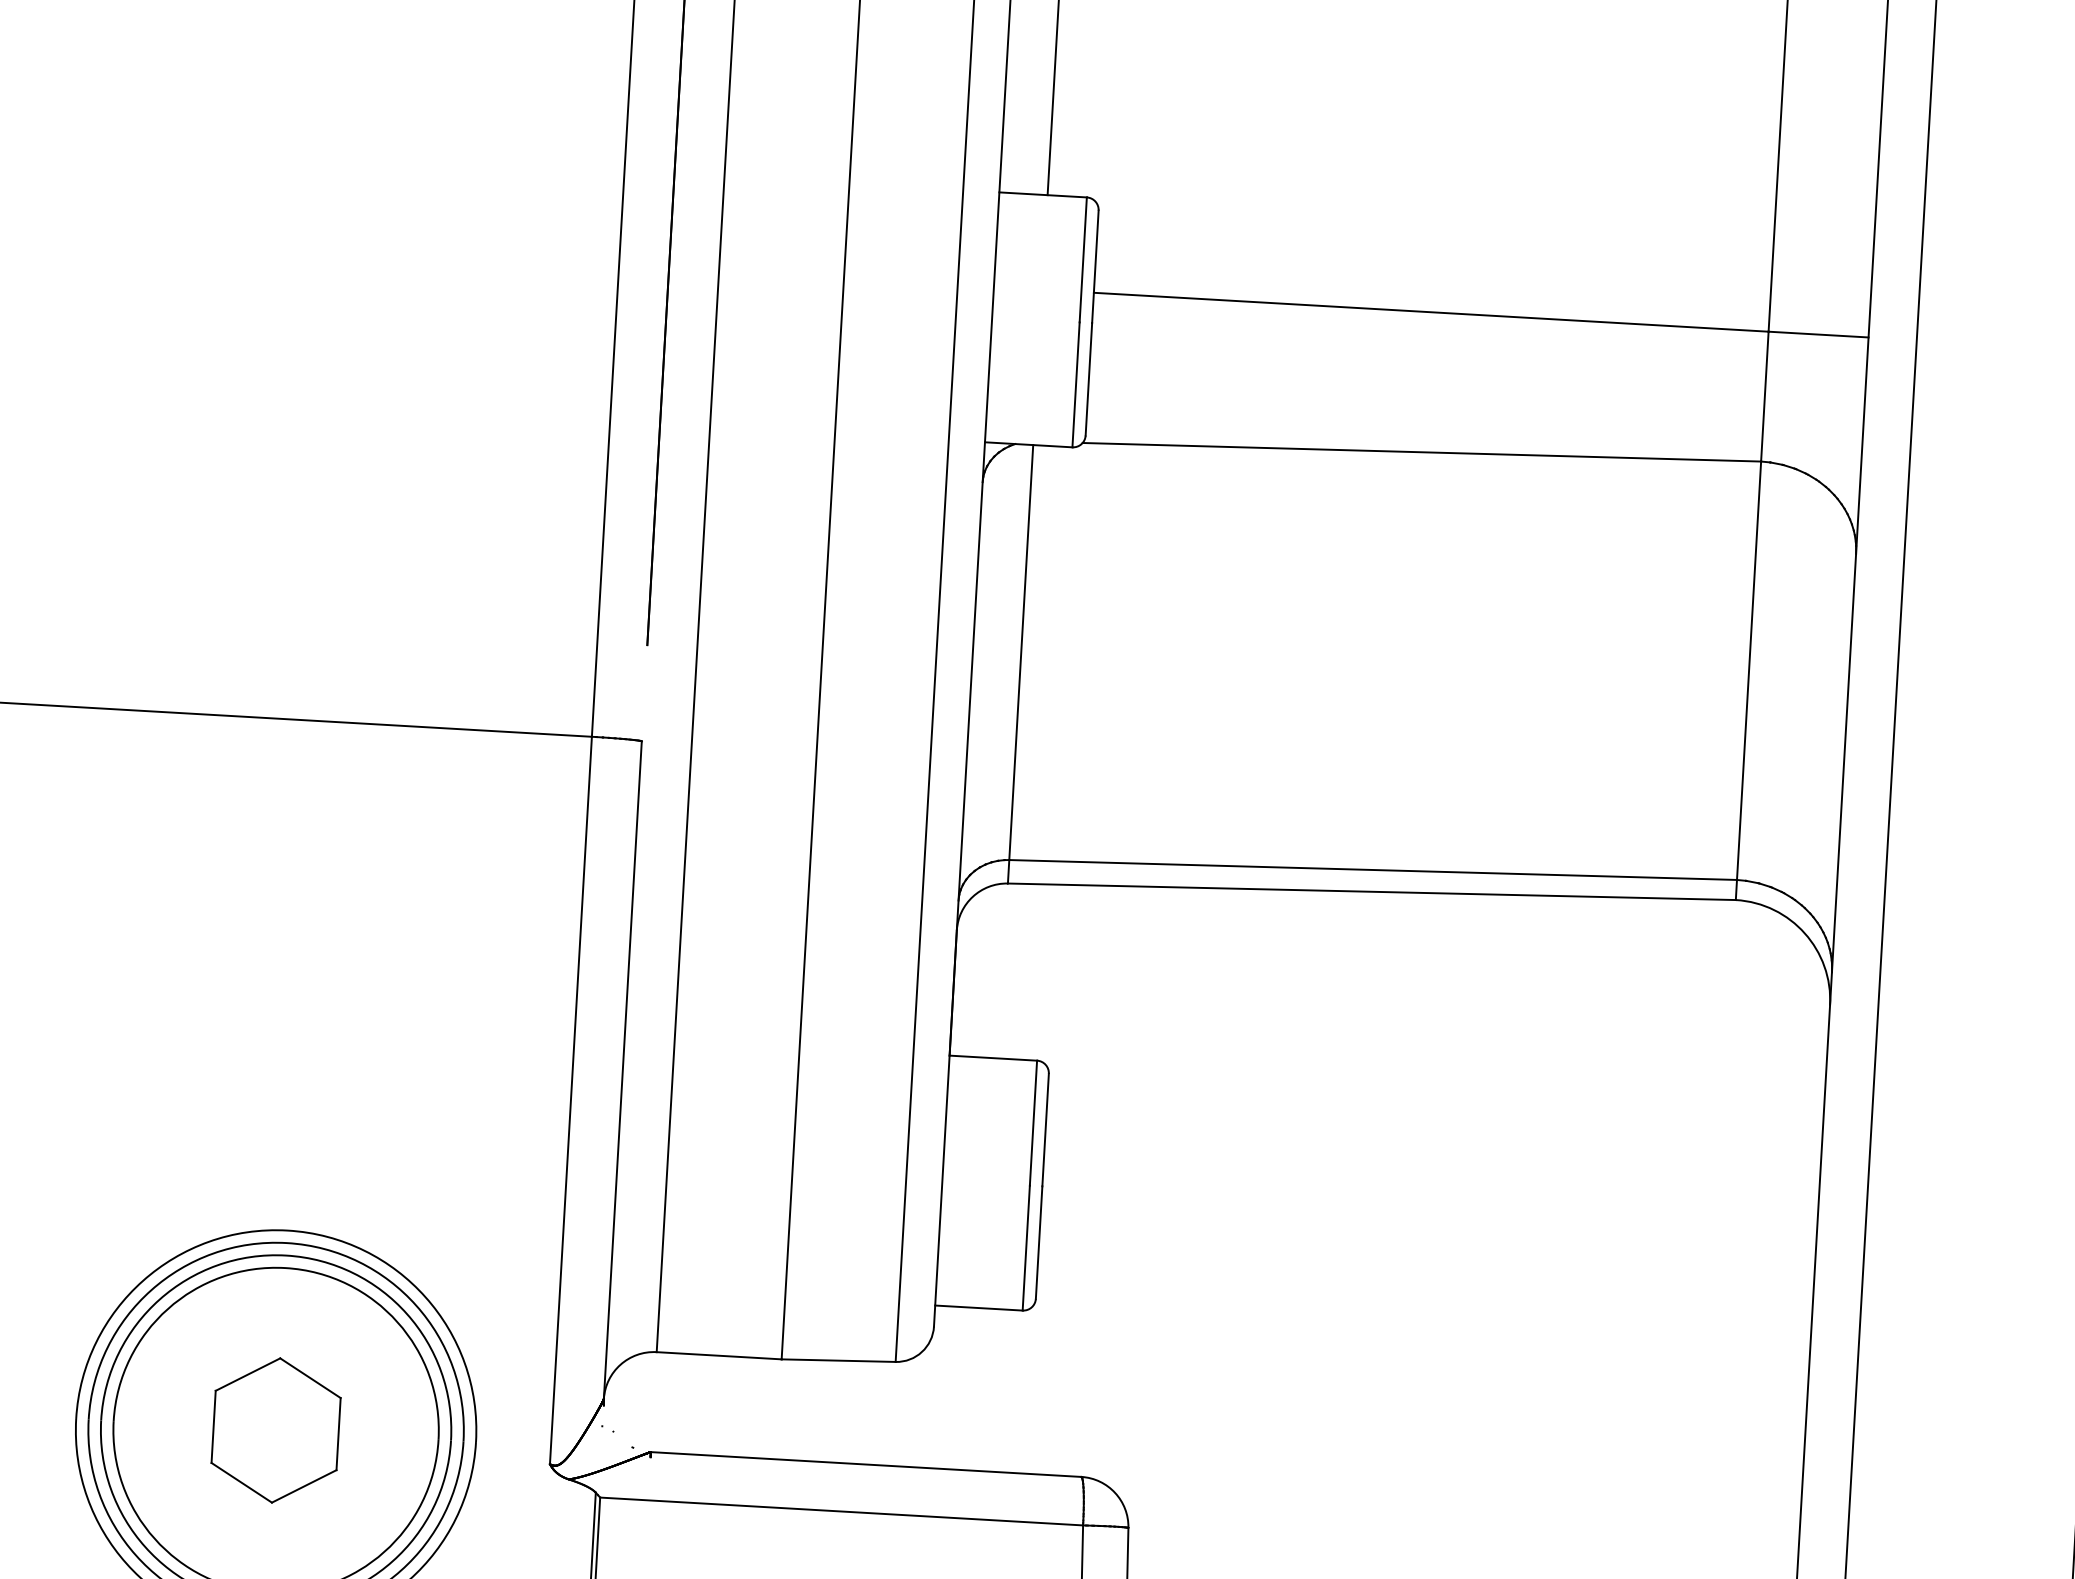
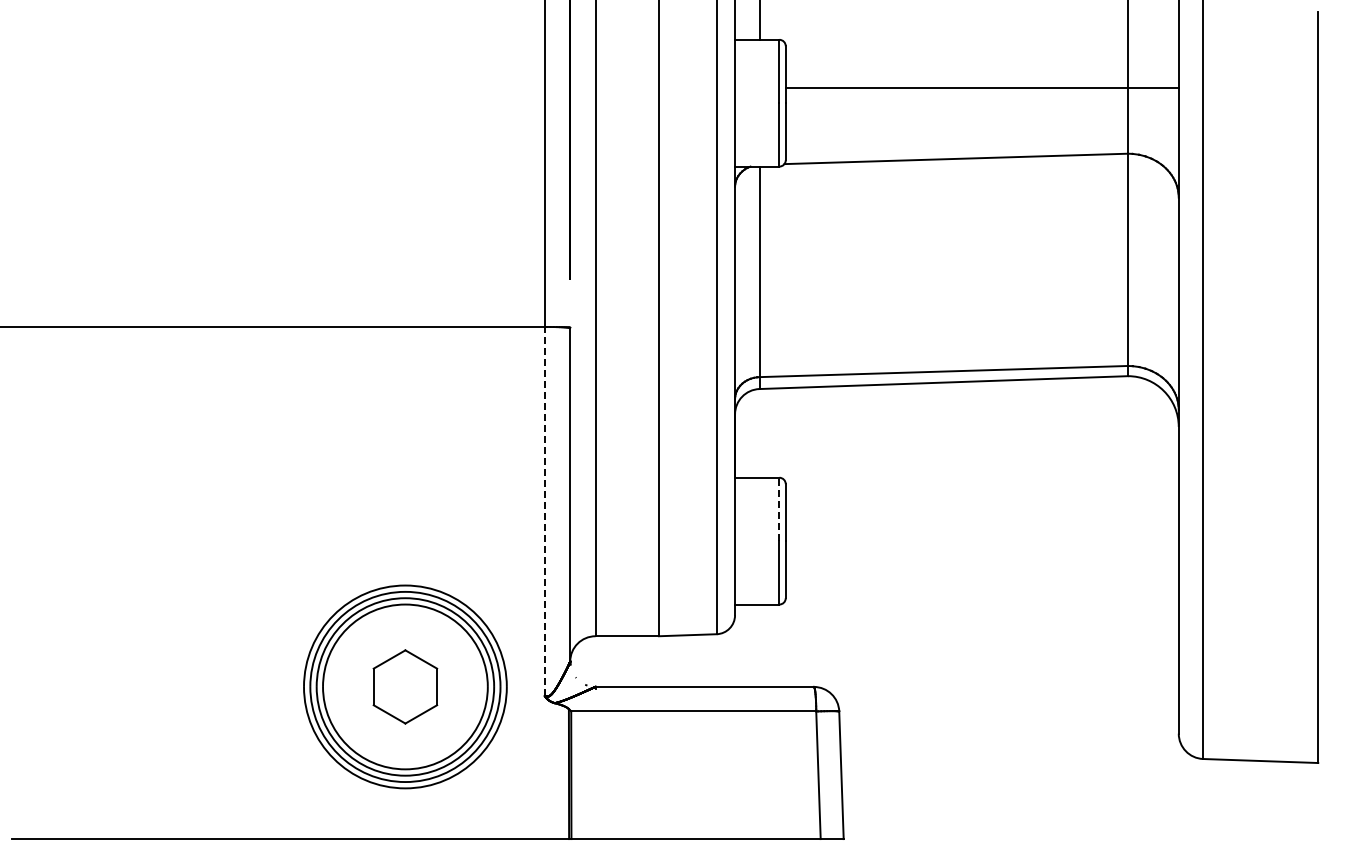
line: (570, 1100) -> (544, 511), solid -> dashed
line: (1033, 1123) -> (779, 509), solid -> dashed

